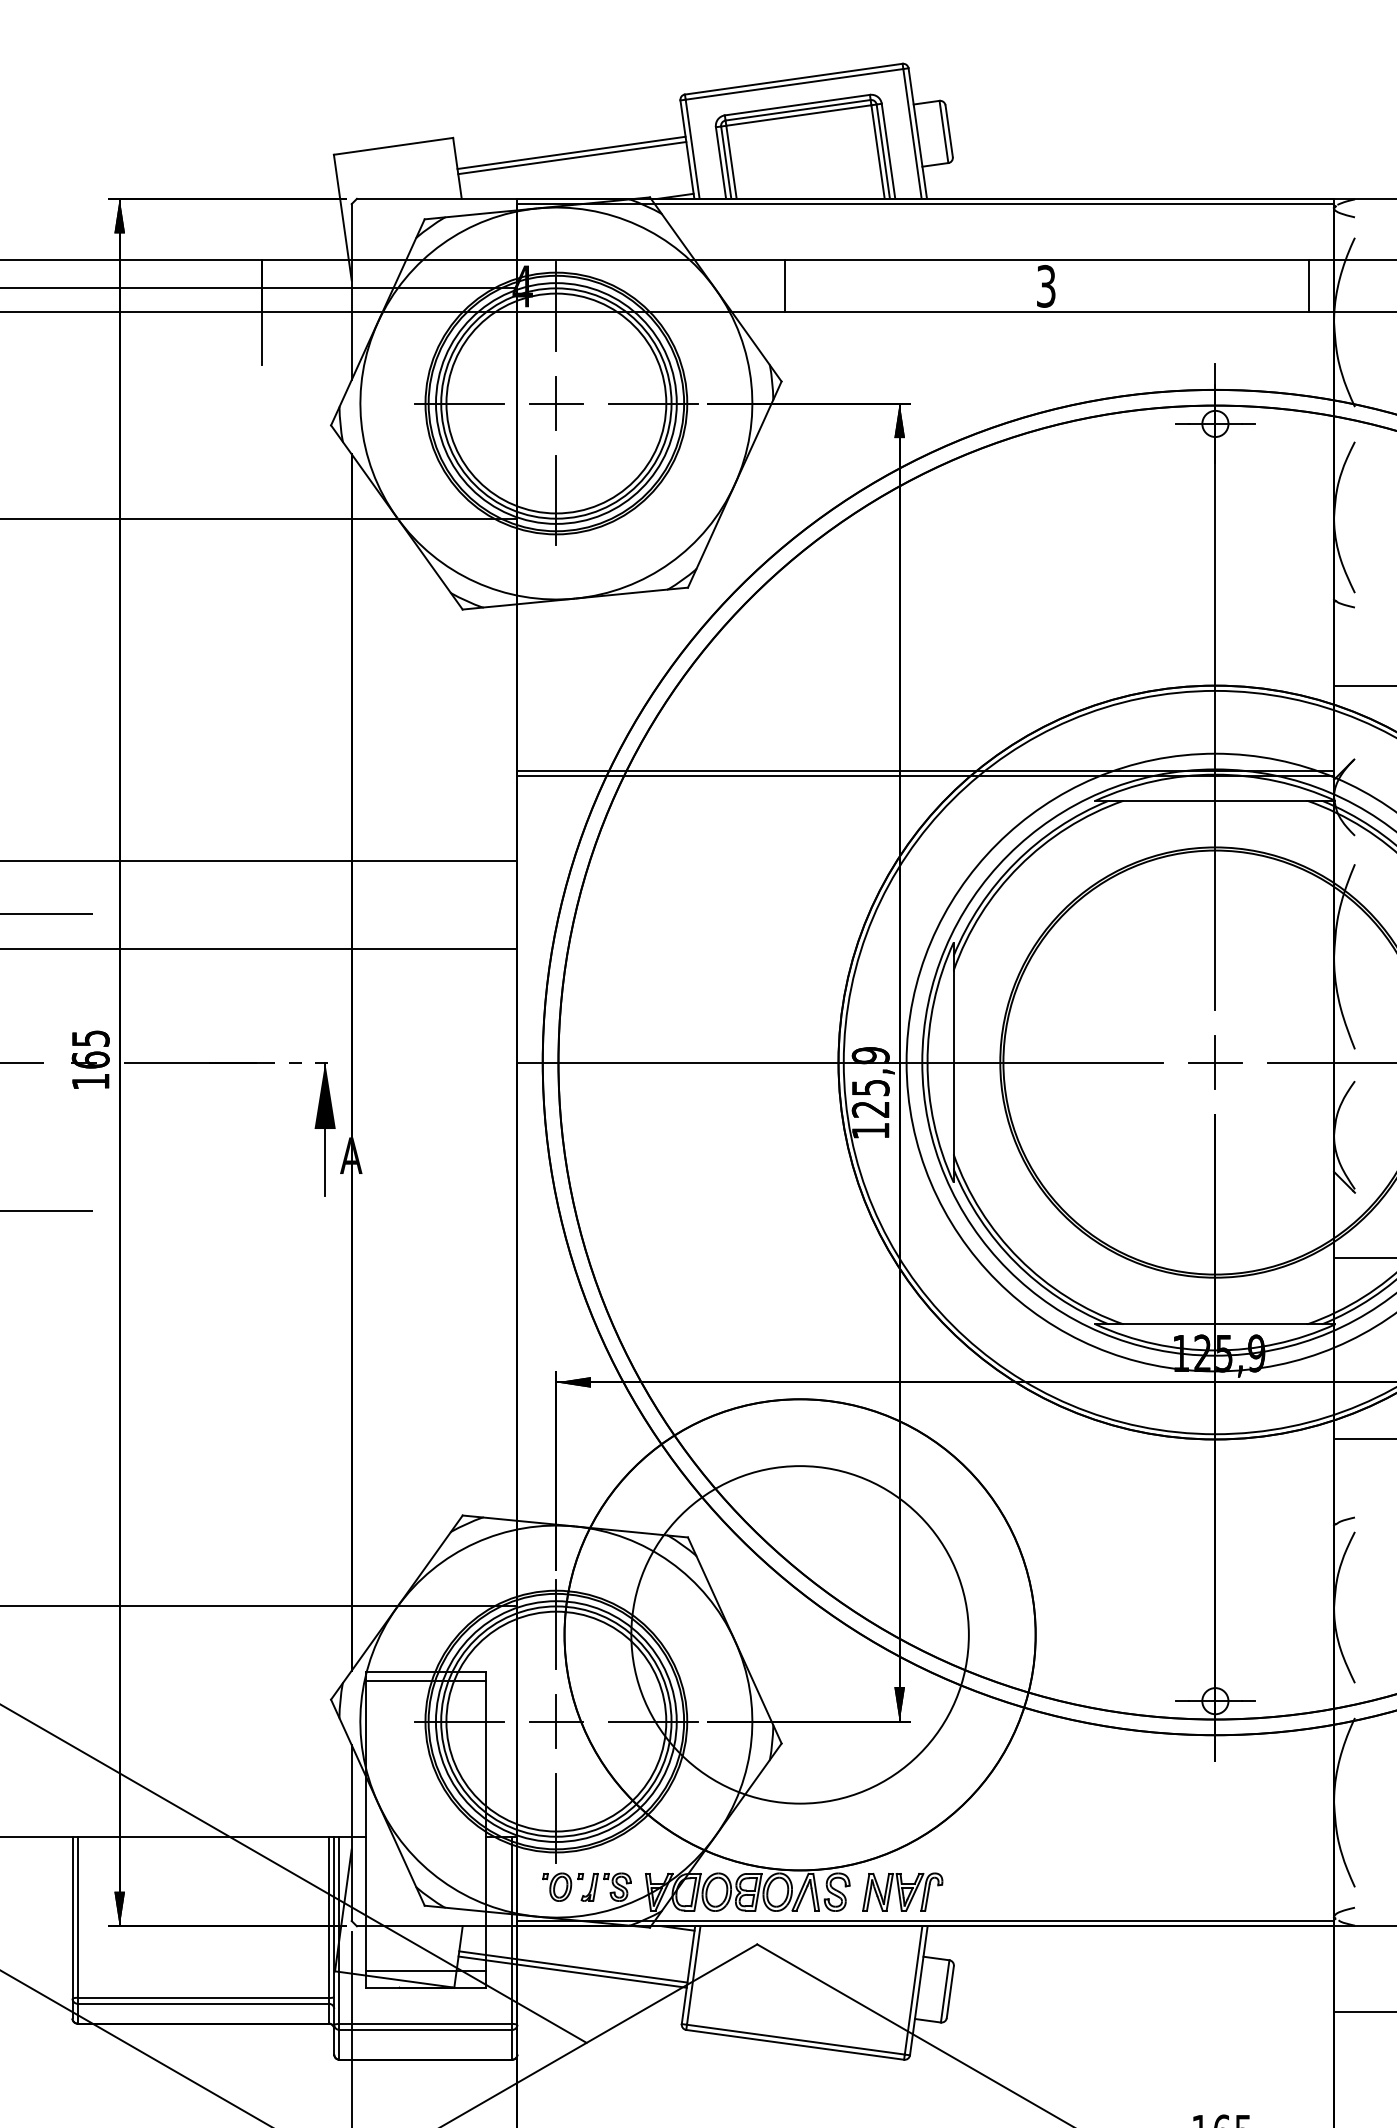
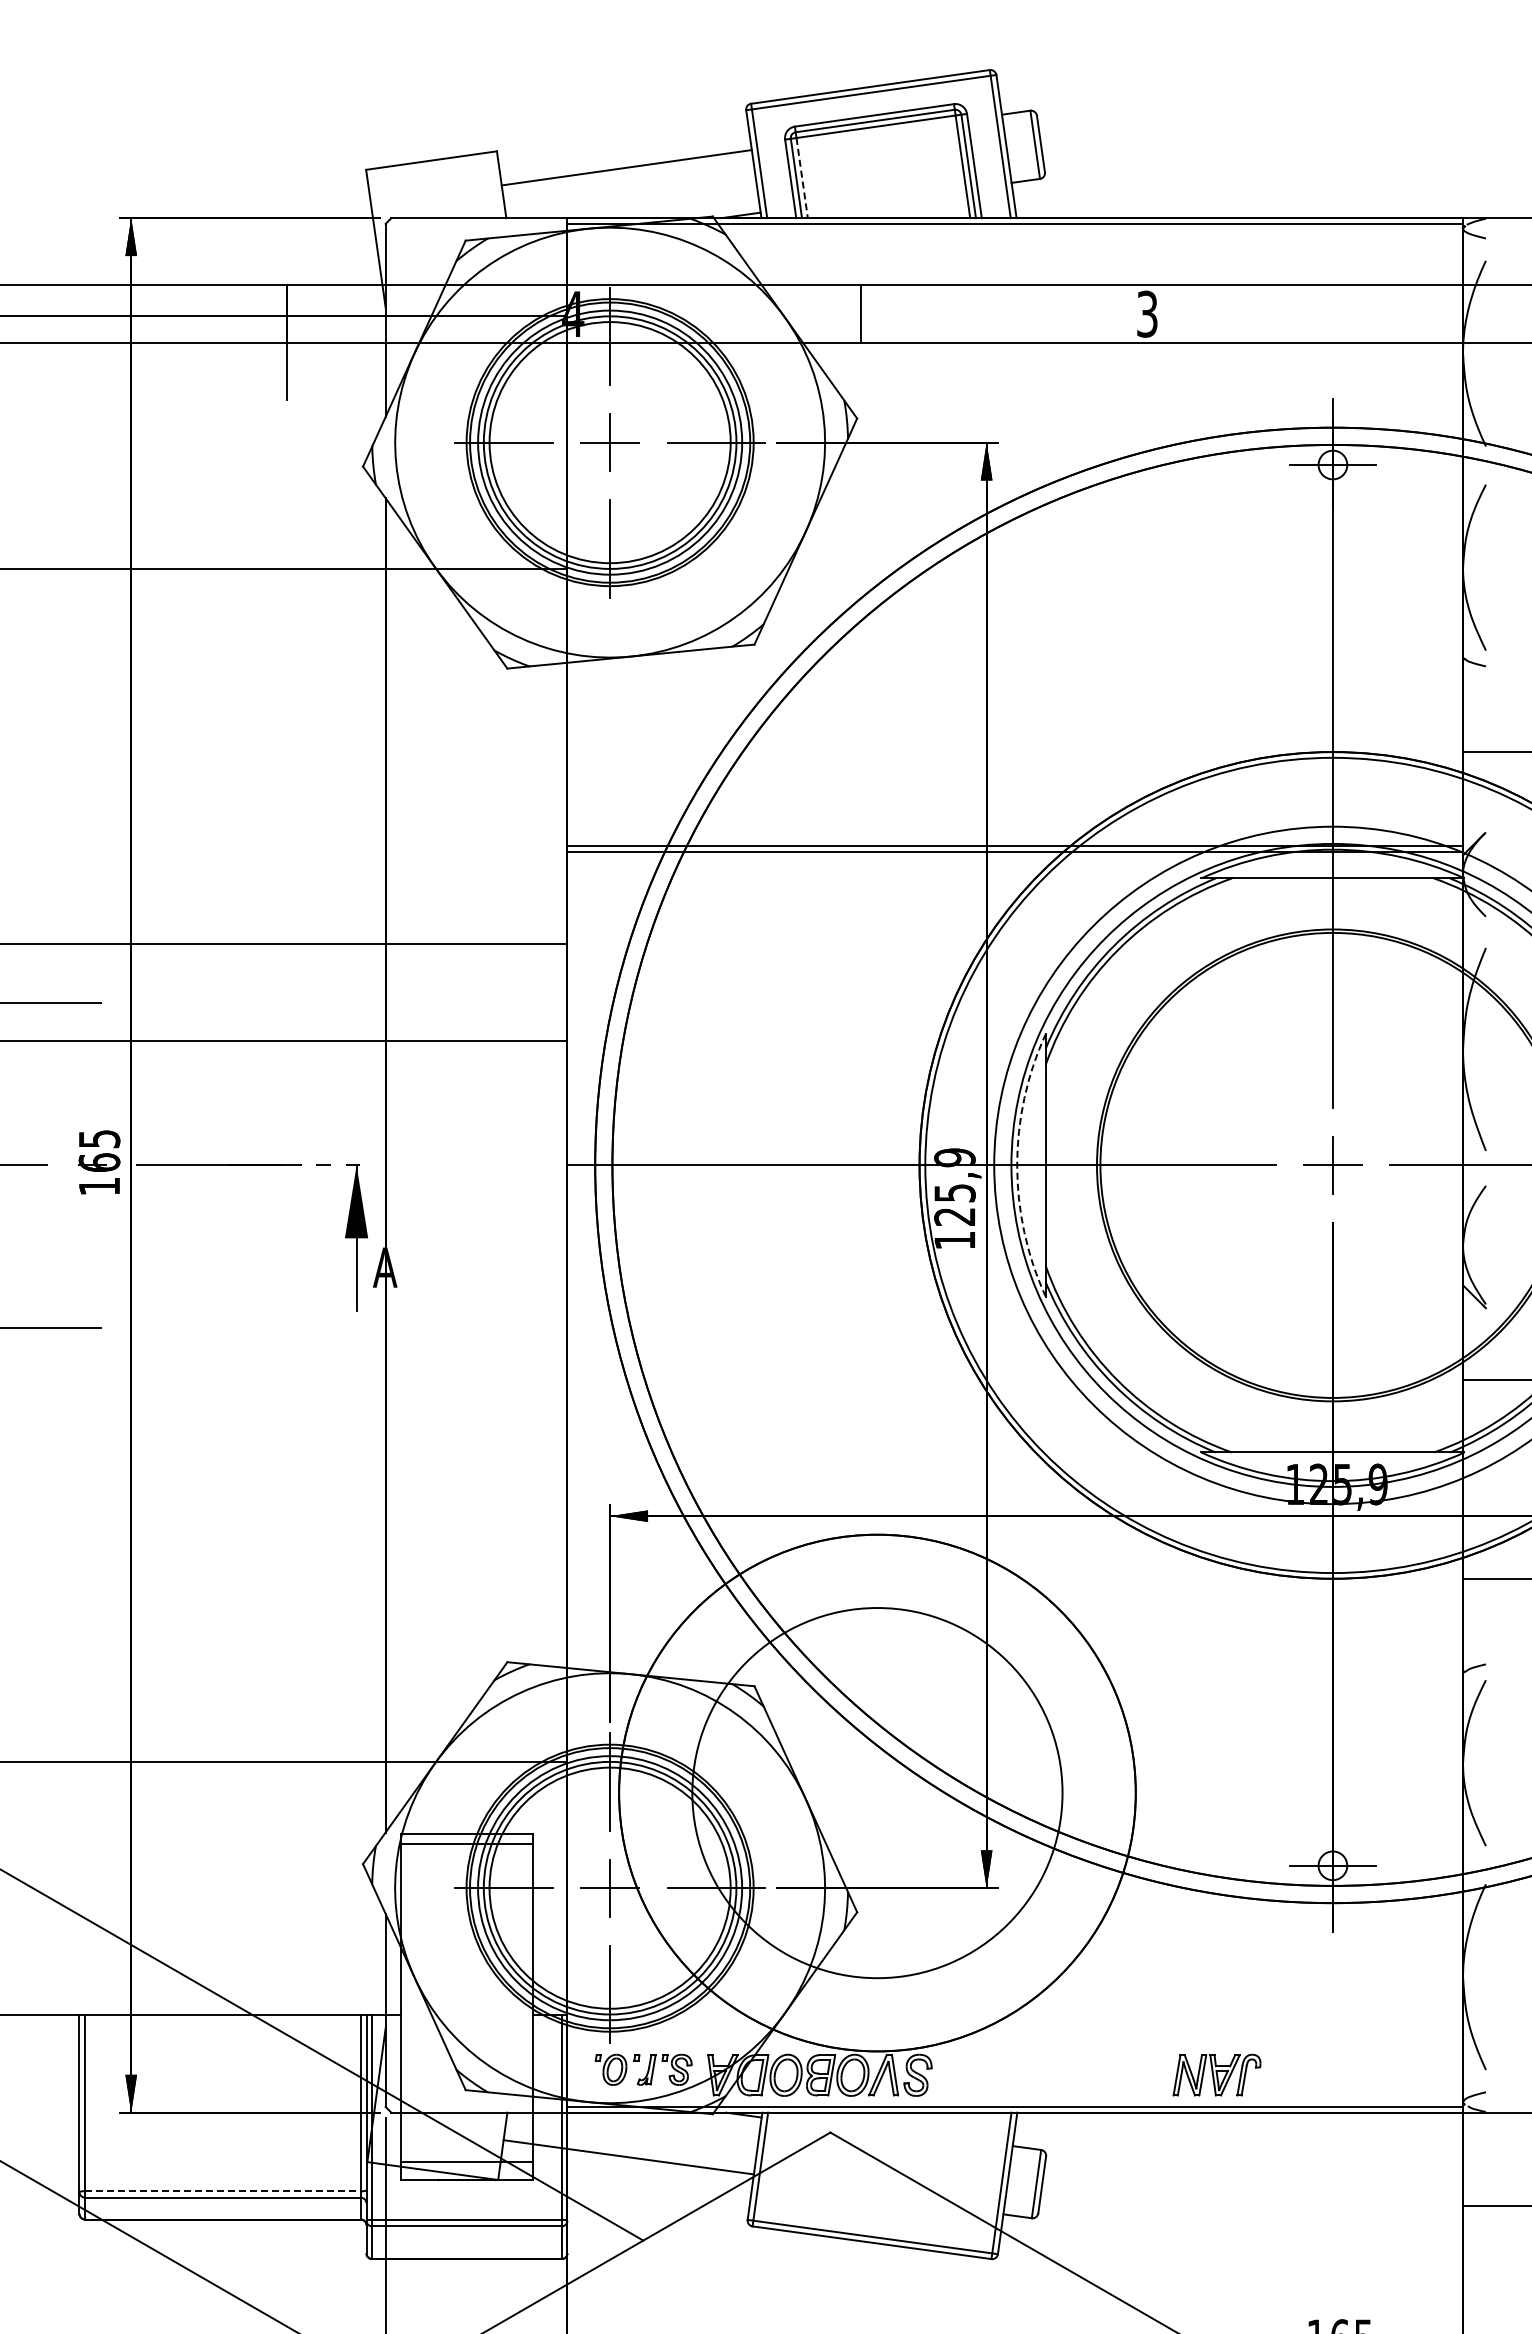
line: (572, 158) -> (627, 173), removed
line: (731, 162) -> (802, 178), solid -> dashed
line: (1308, 285) -> (1435, 313), removed
arc: (927, 1062) -> (1017, 1165), solid -> dashed
part: (902, 1891) -> (1216, 2074), moved
line: (572, 1971) -> (627, 2162), removed
line: (202, 1998) -> (222, 2191), solid -> dashed

